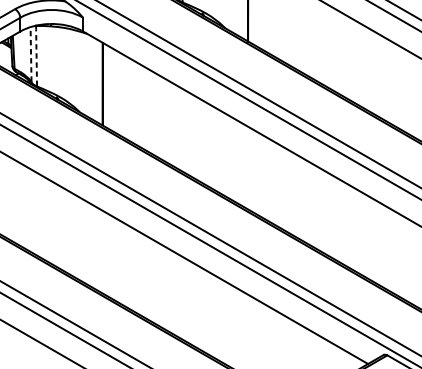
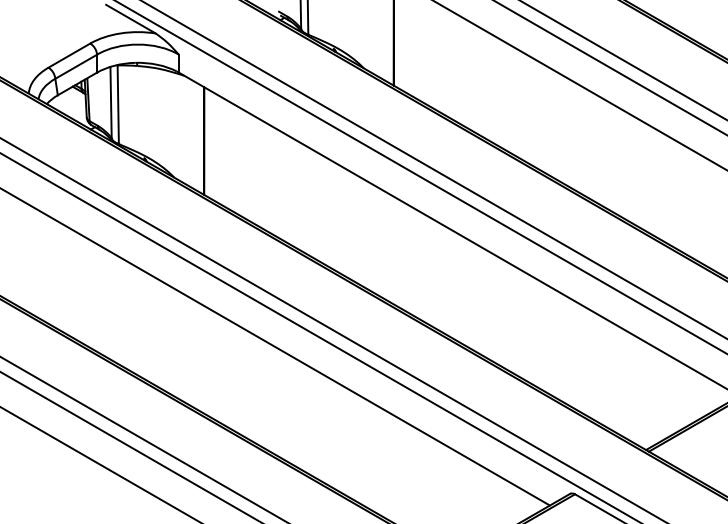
line: (31, 54) -> (111, 102), dashed -> solid
line: (36, 55) -> (118, 104), dashed -> solid

